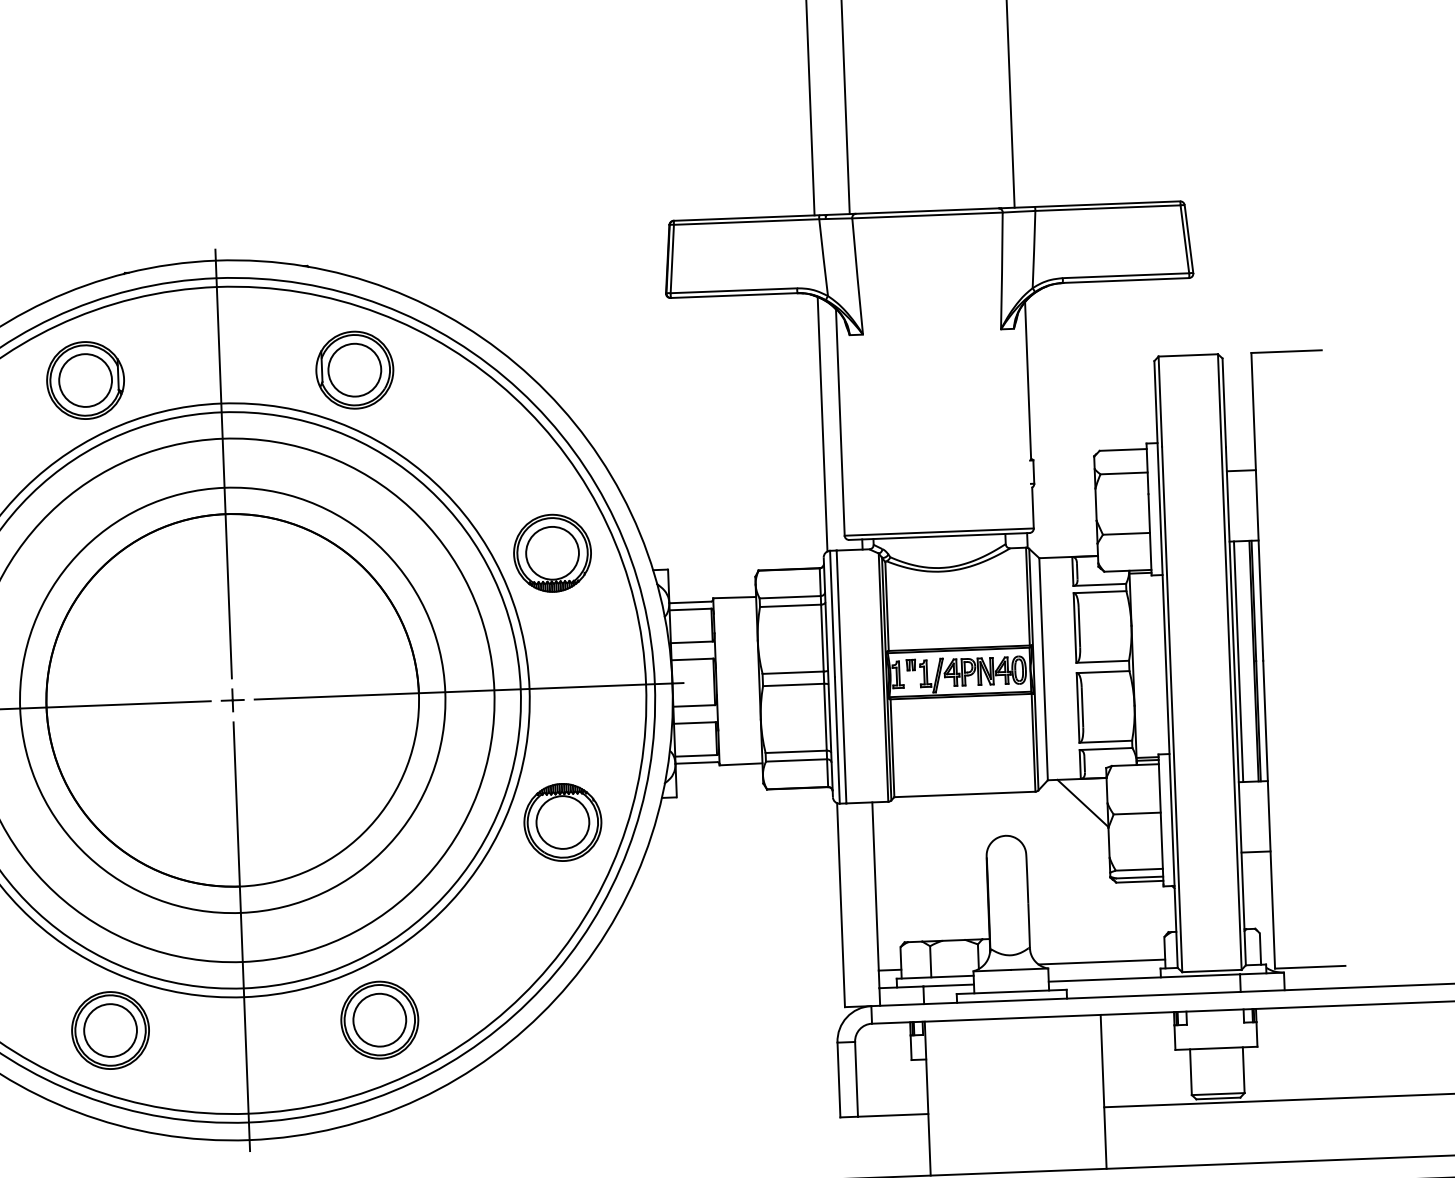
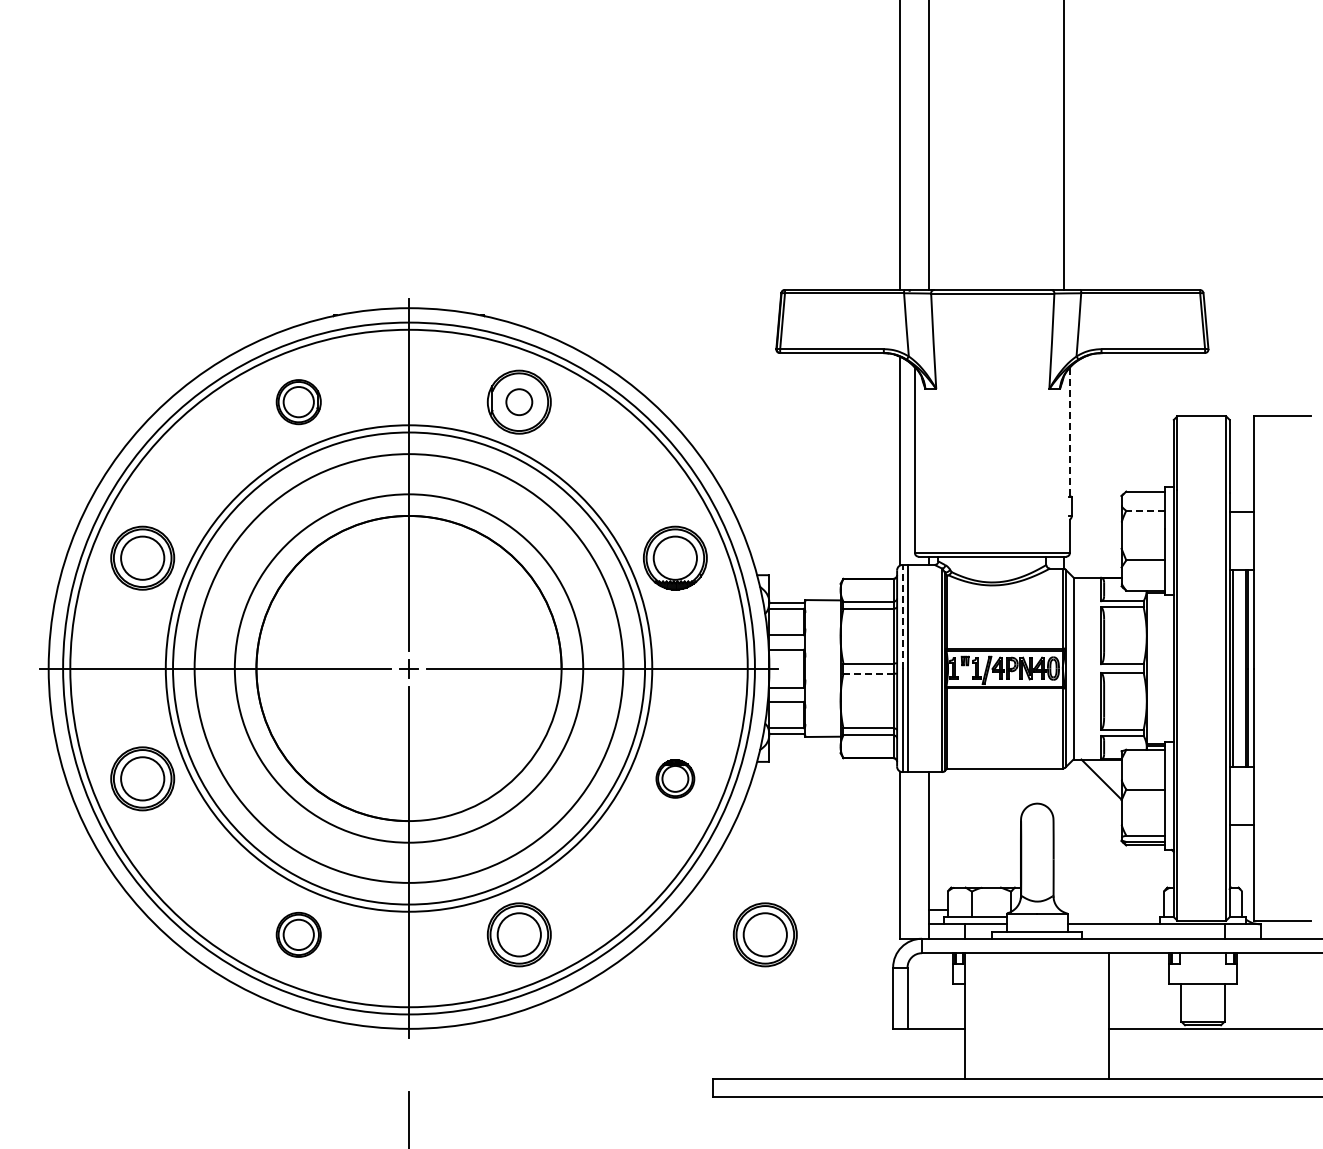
circle: (353, 369) -> (518, 401), size x0.6
part: (85, 379) -> (298, 401), size x0.7
line: (1027, 380) -> (1069, 431), solid -> dashed
line: (1124, 473) -> (1145, 510), solid -> dashed
line: (832, 613) -> (902, 616), solid -> dashed
line: (792, 684) -> (867, 673), solid -> dashed
part: (563, 822) -> (675, 778), size x0.6
line: (1101, 961) -> (1111, 909), removed
part: (678, 1008) -> (764, 934), added
part: (110, 1030) -> (298, 934), size x0.7

